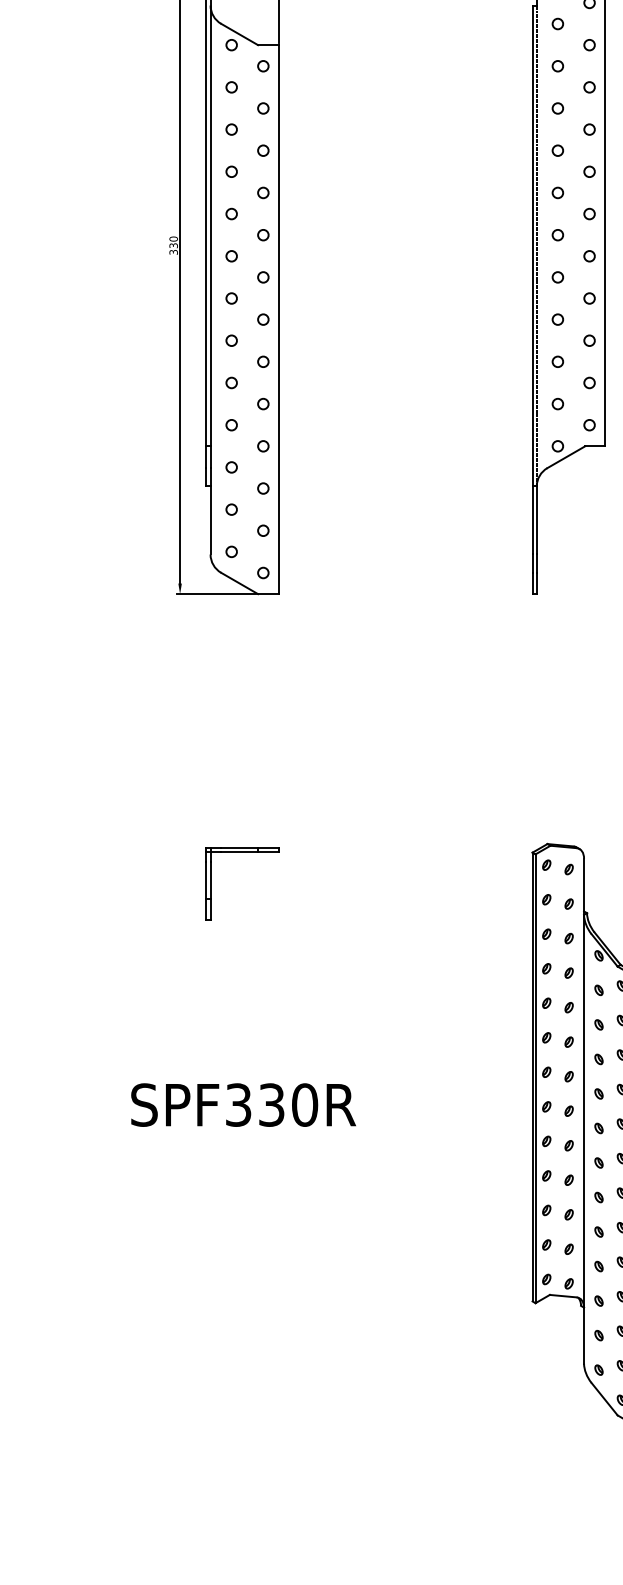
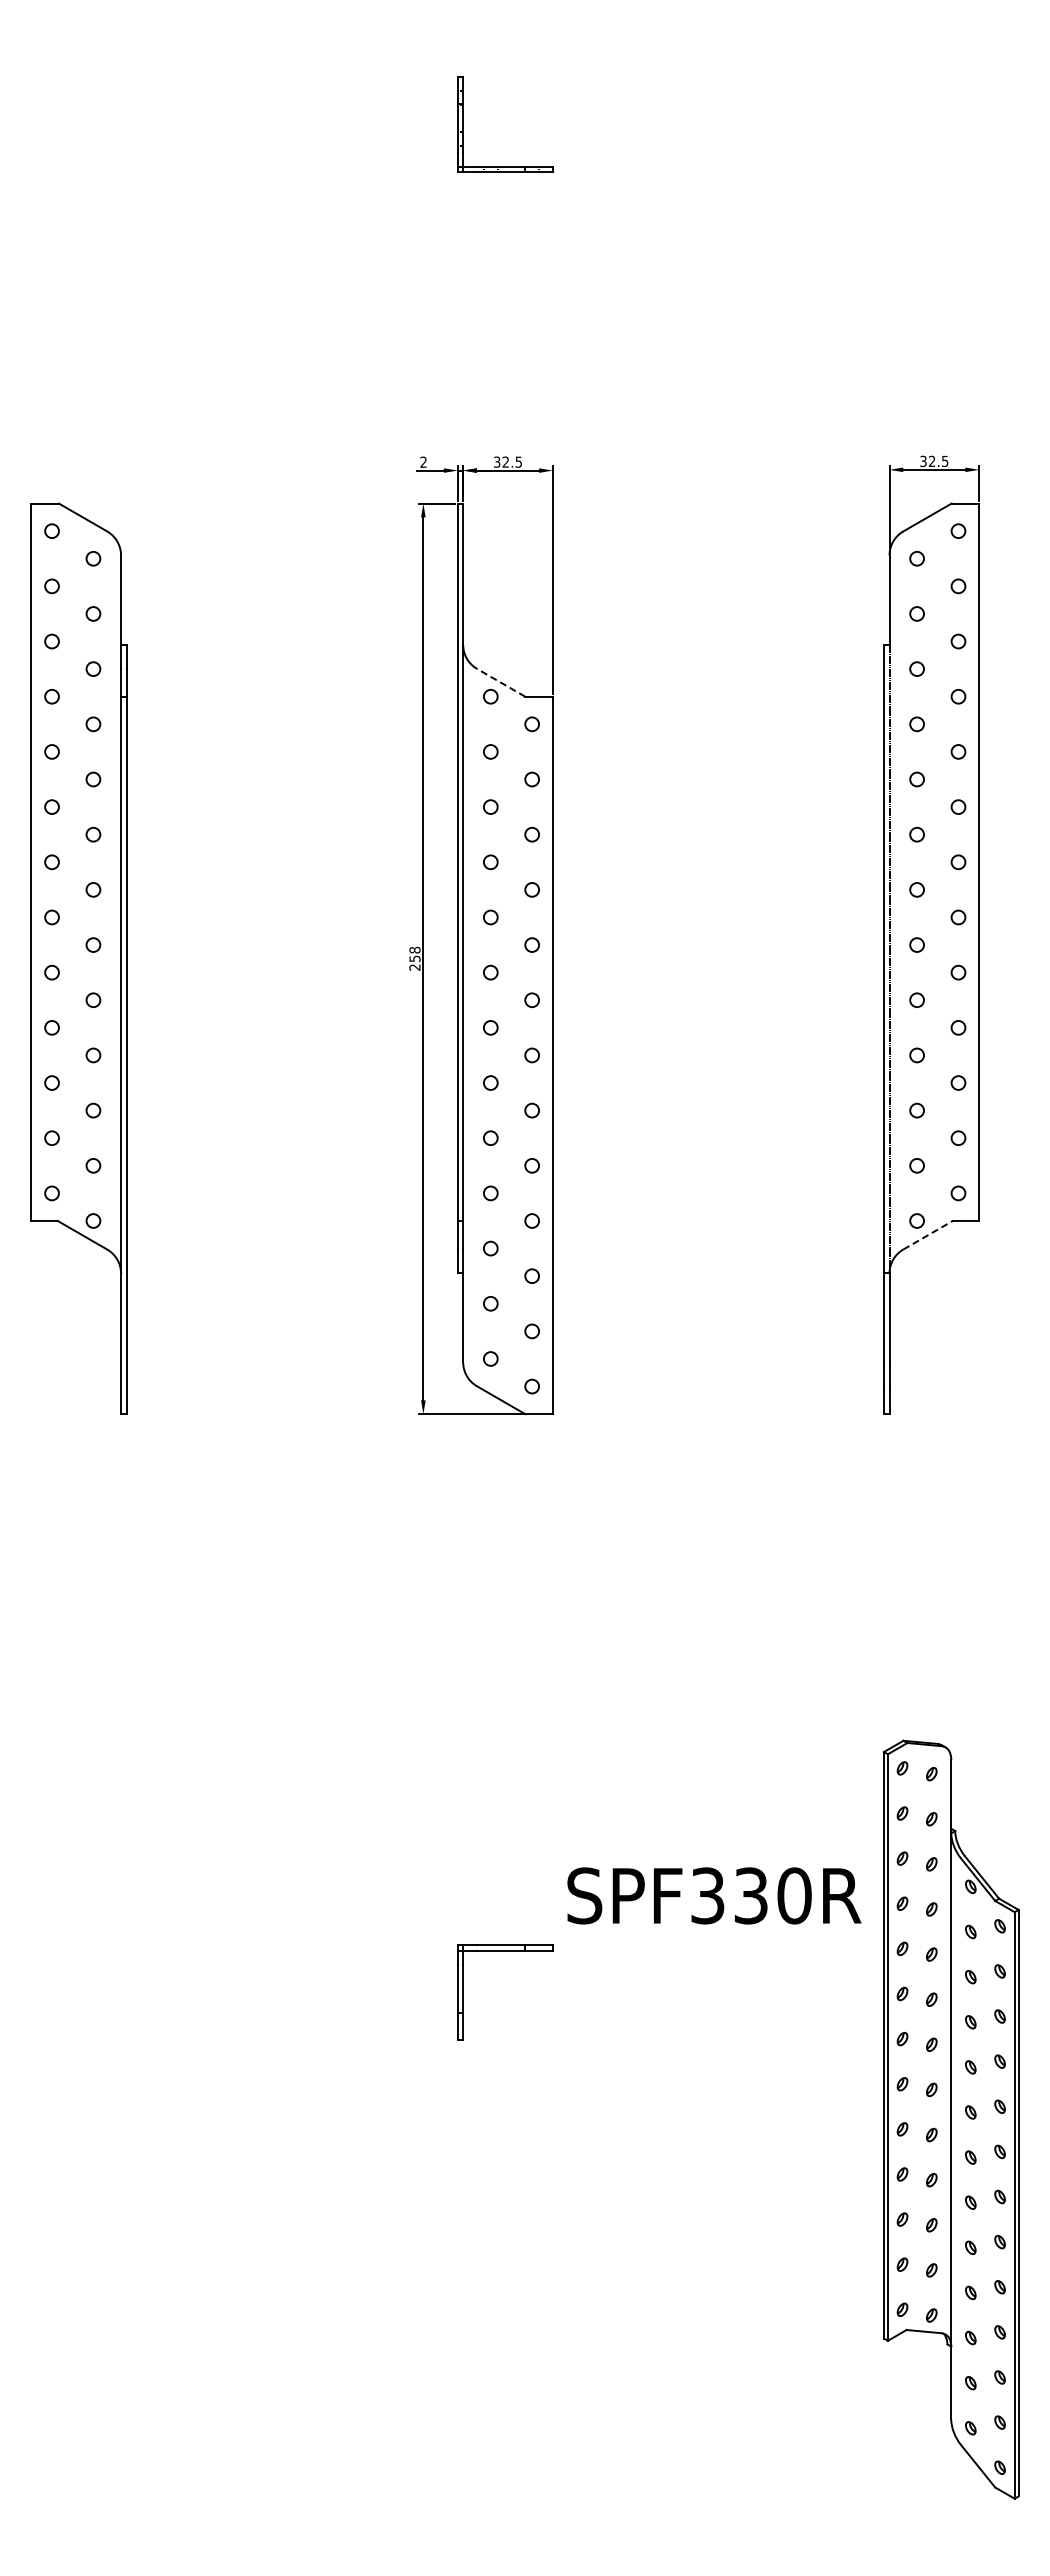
line: (239, 34) -> (501, 682), solid -> dashed
text: (173, 245) -> (414, 958), 330 -> 258
line: (566, 457) -> (928, 1235), solid -> dashed
part: (242, 852) -> (505, 1951), moved
text: (243, 1104) -> (714, 1895), moved

